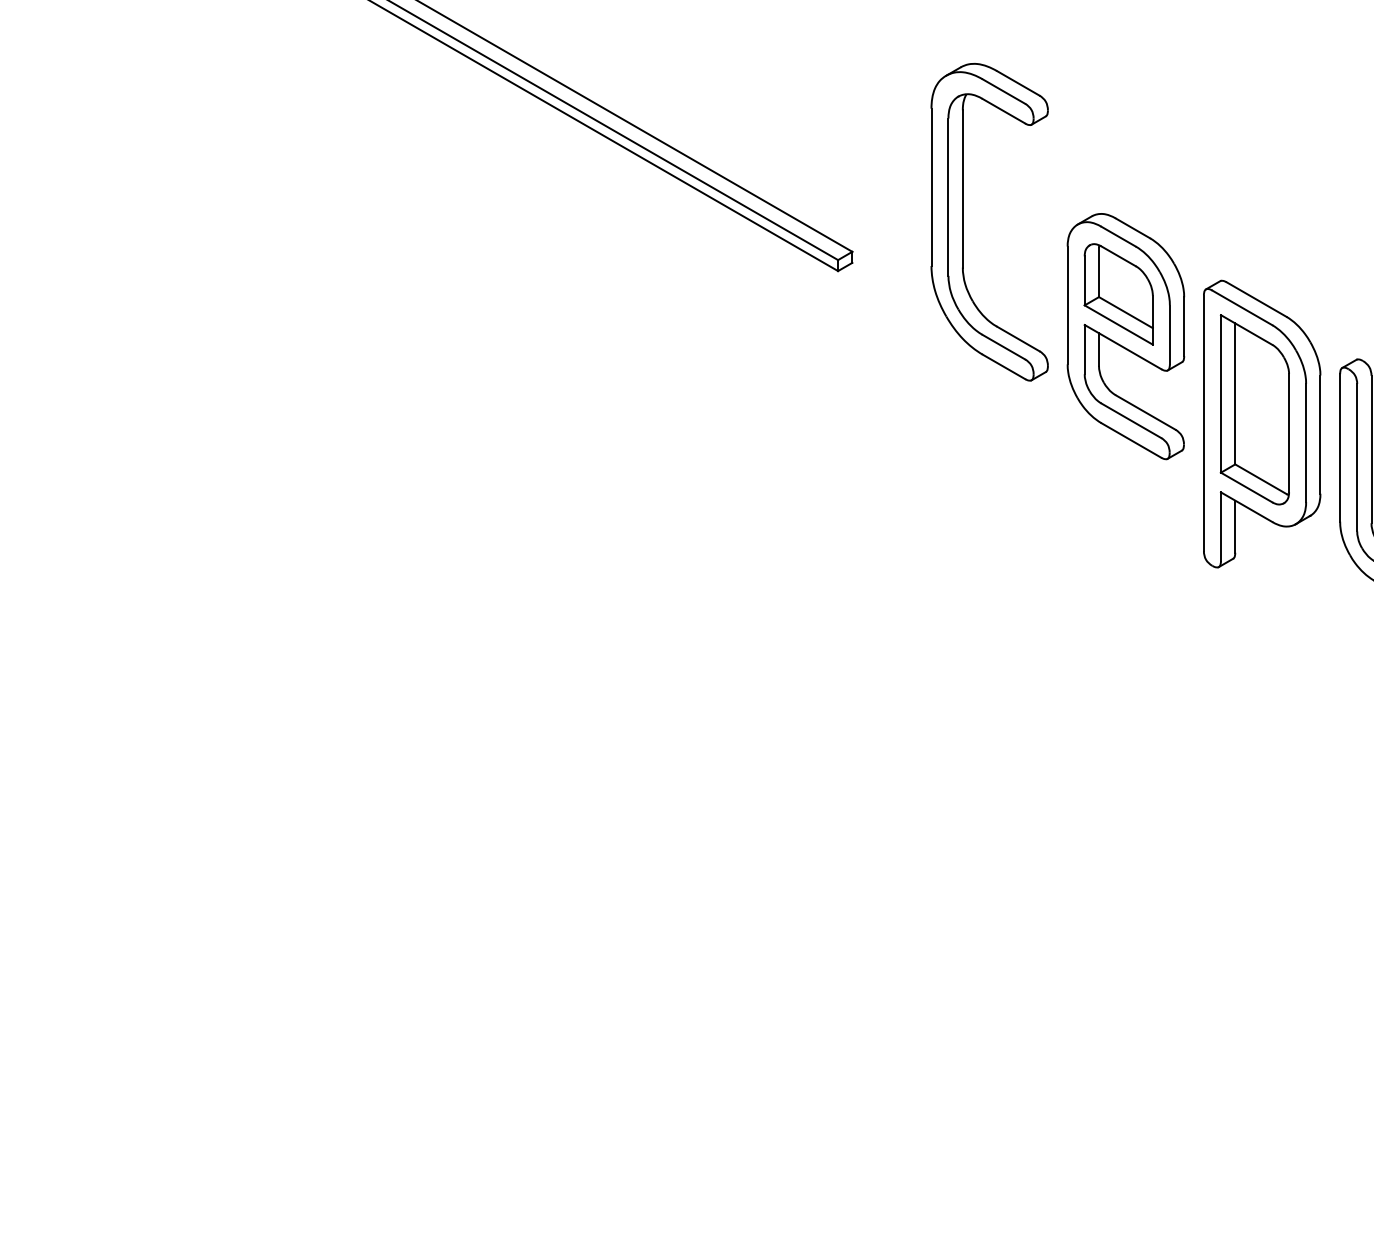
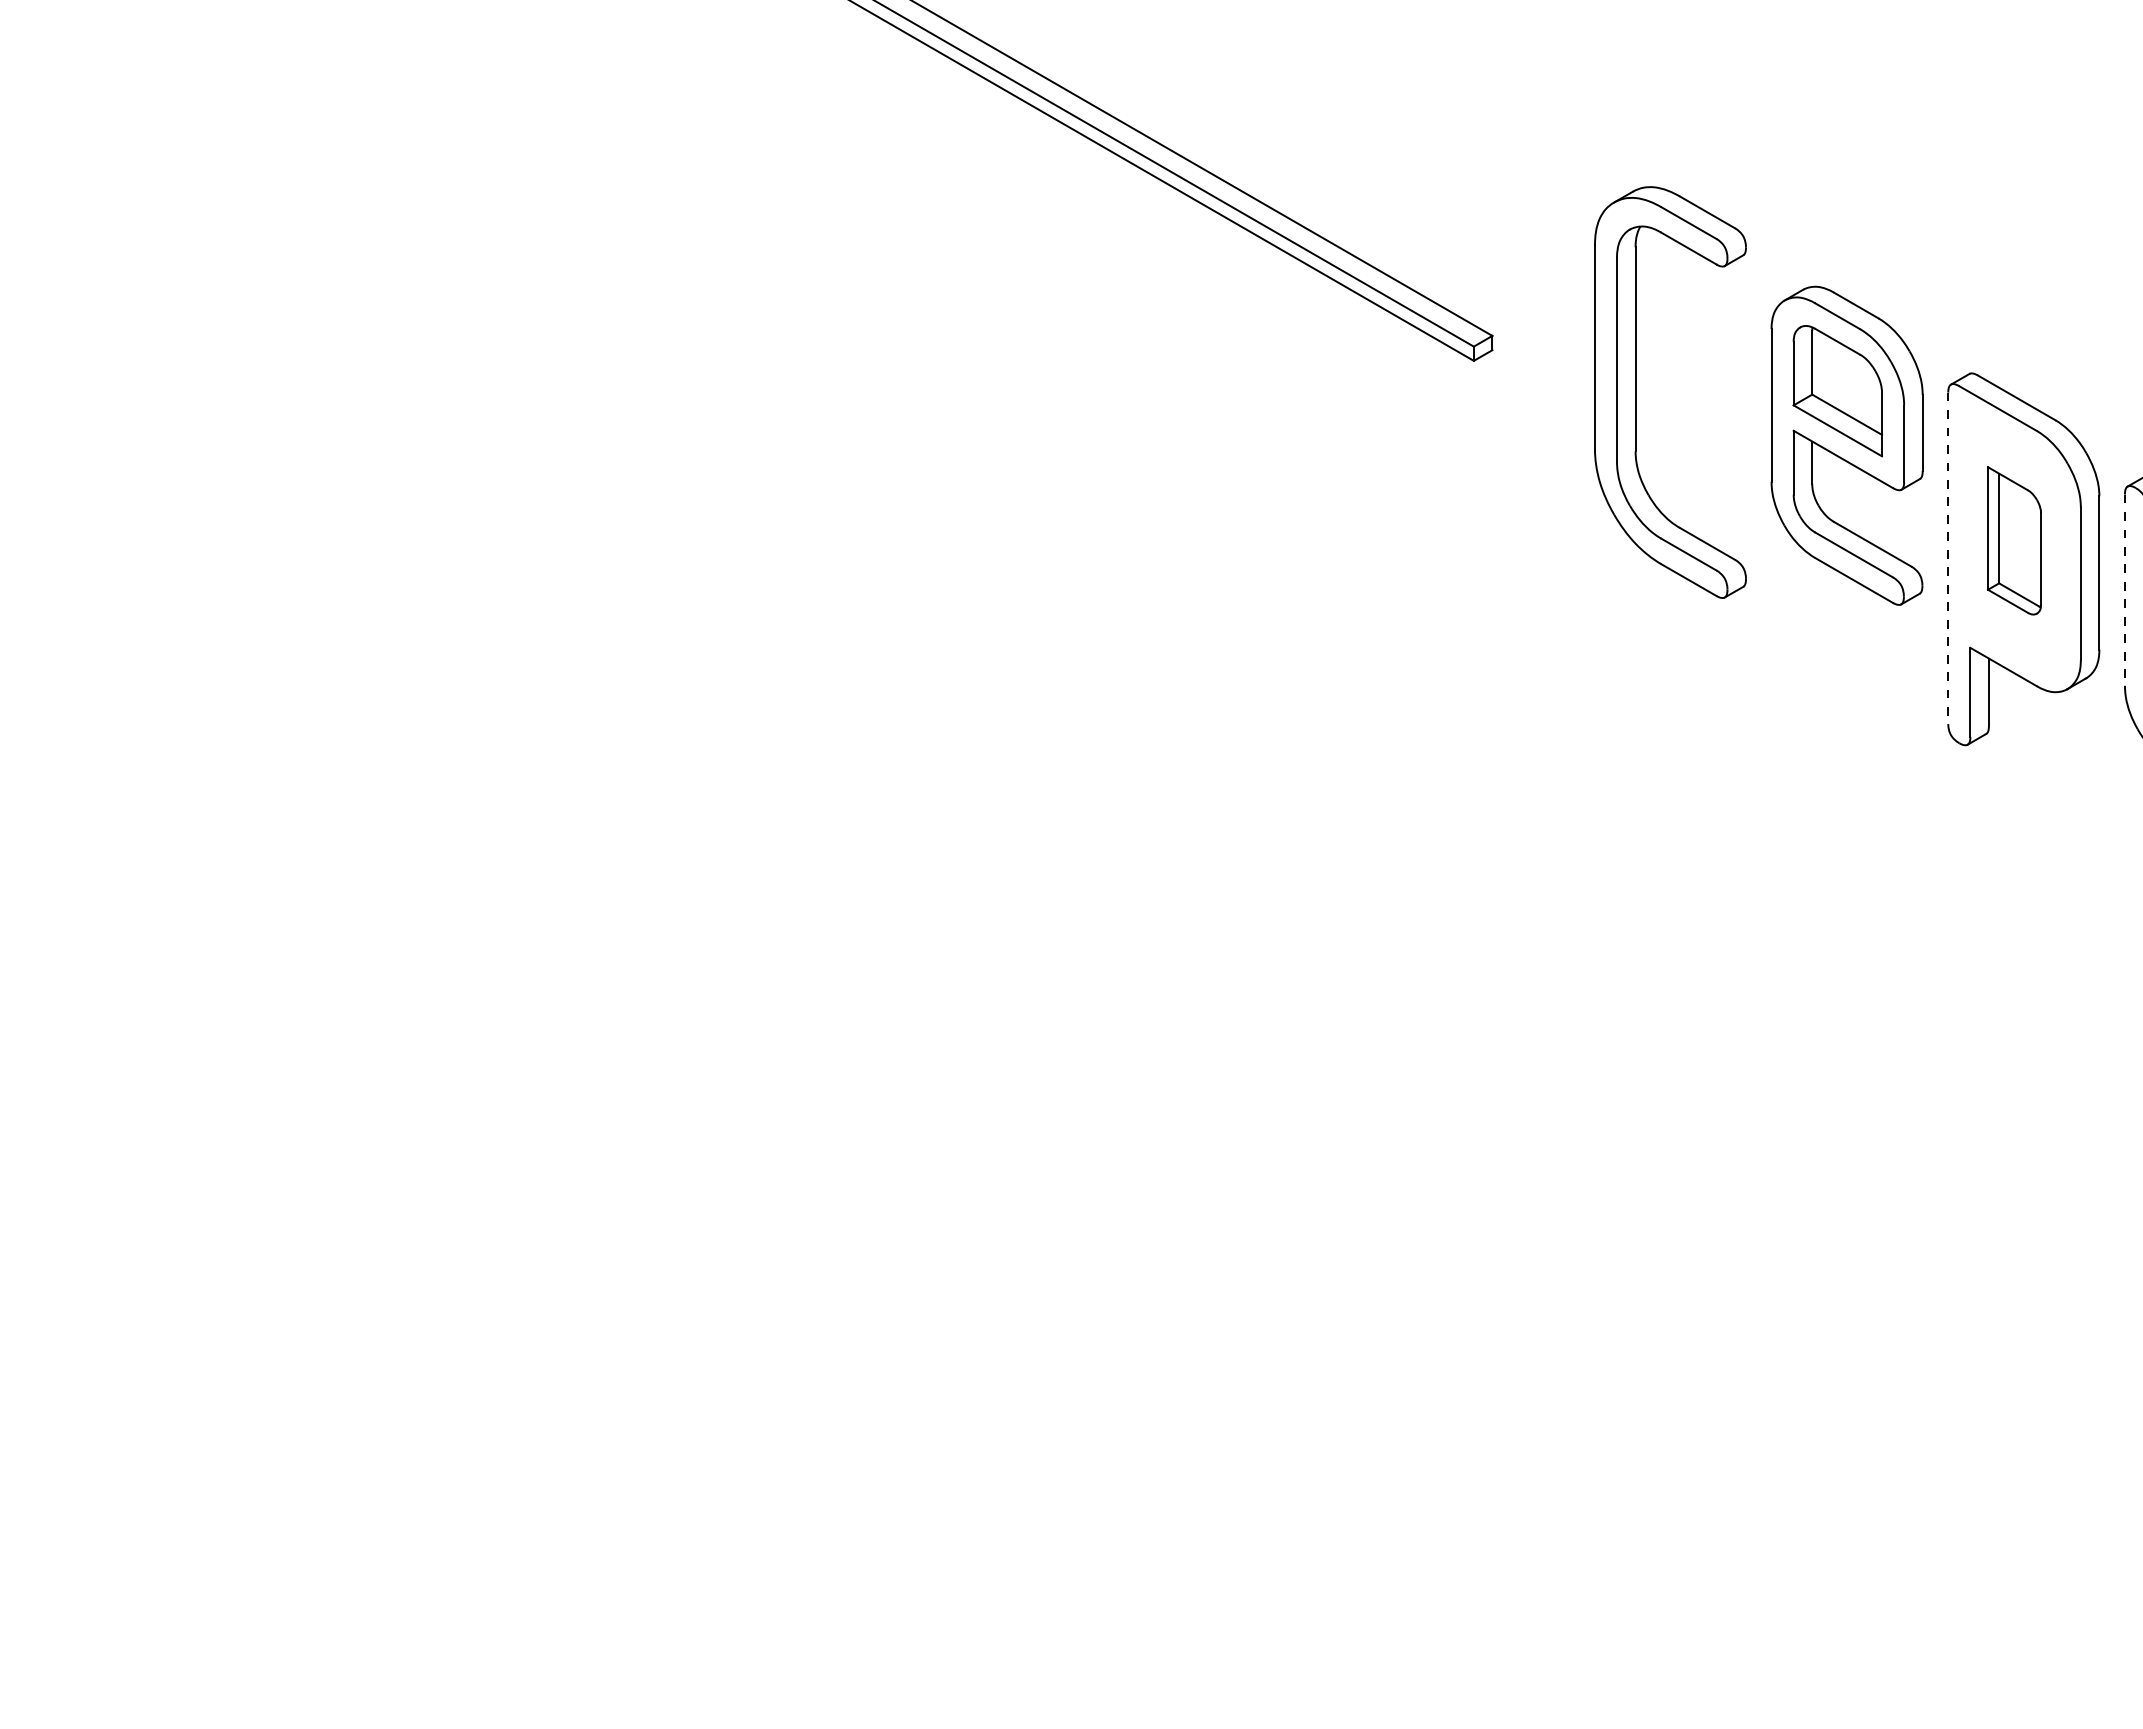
part: (963, 222) -> (1636, 392), moved
part: (1254, 409) -> (2014, 540), size x0.6
line: (1204, 423) -> (1948, 558), solid -> dashed
line: (1339, 448) -> (2124, 590), solid -> dashed

